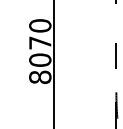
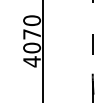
text: (40, 77) -> (32, 61), 8070 -> 4070

